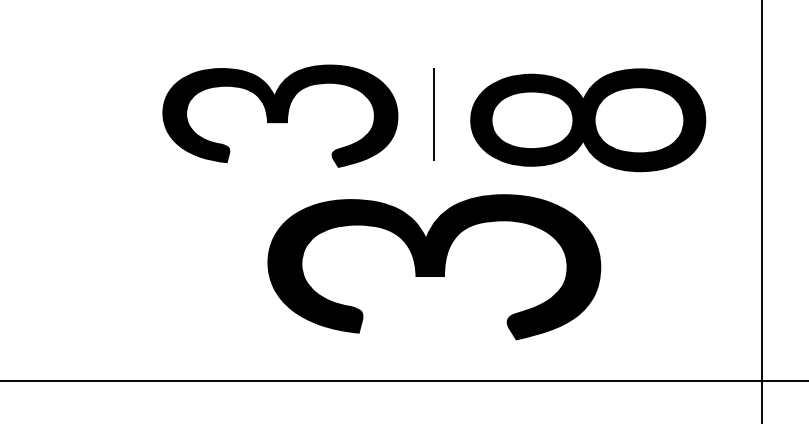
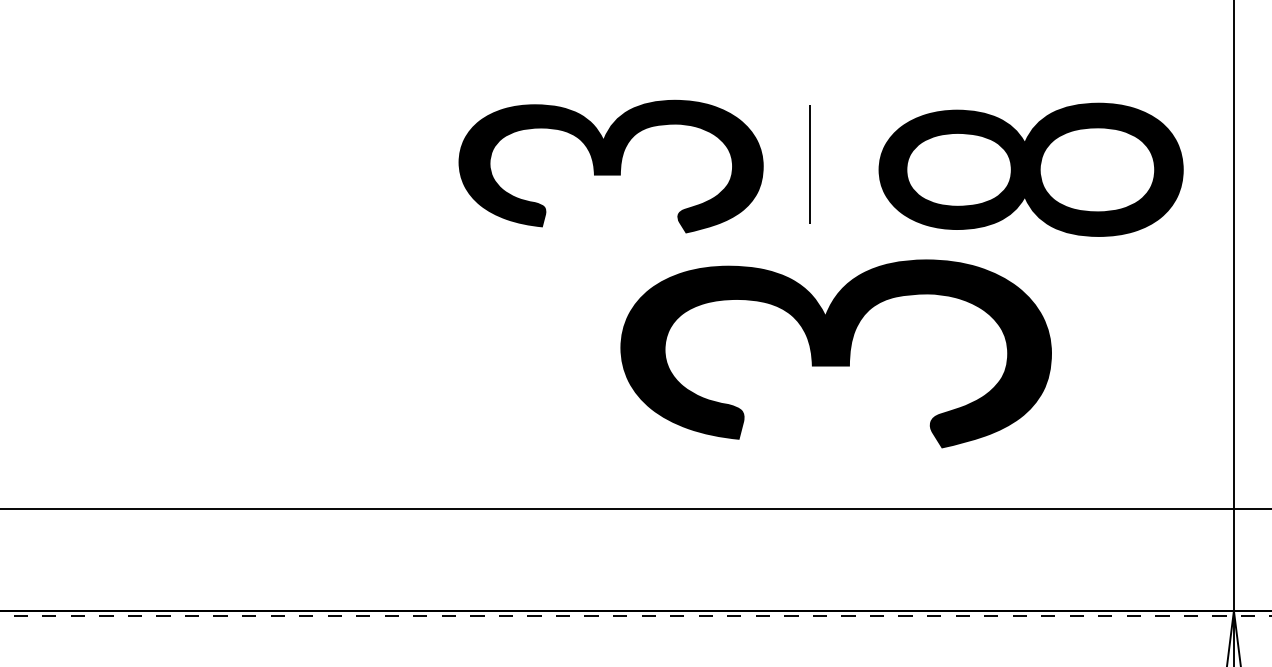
text: (587, 120) -> (1030, 169), moved
text: (433, 266) -> (835, 353), moved

